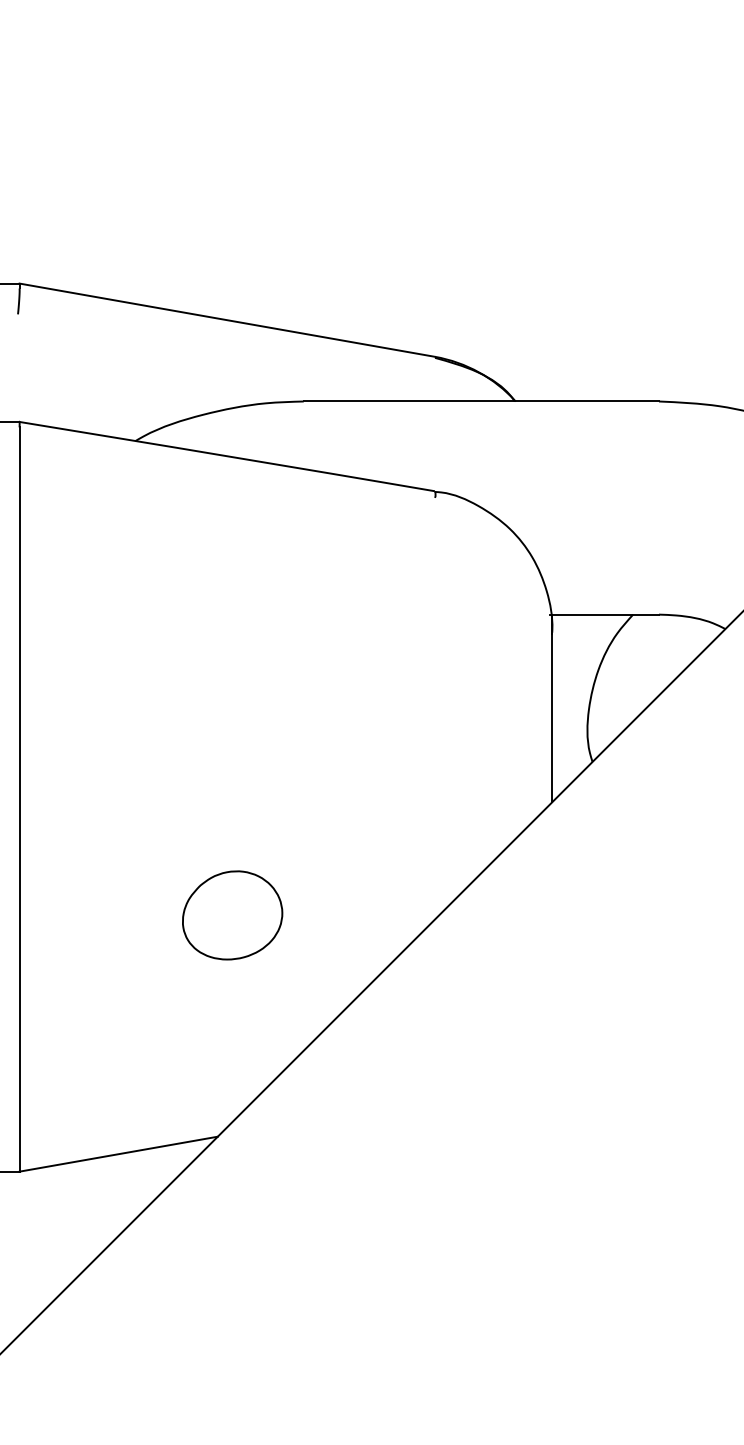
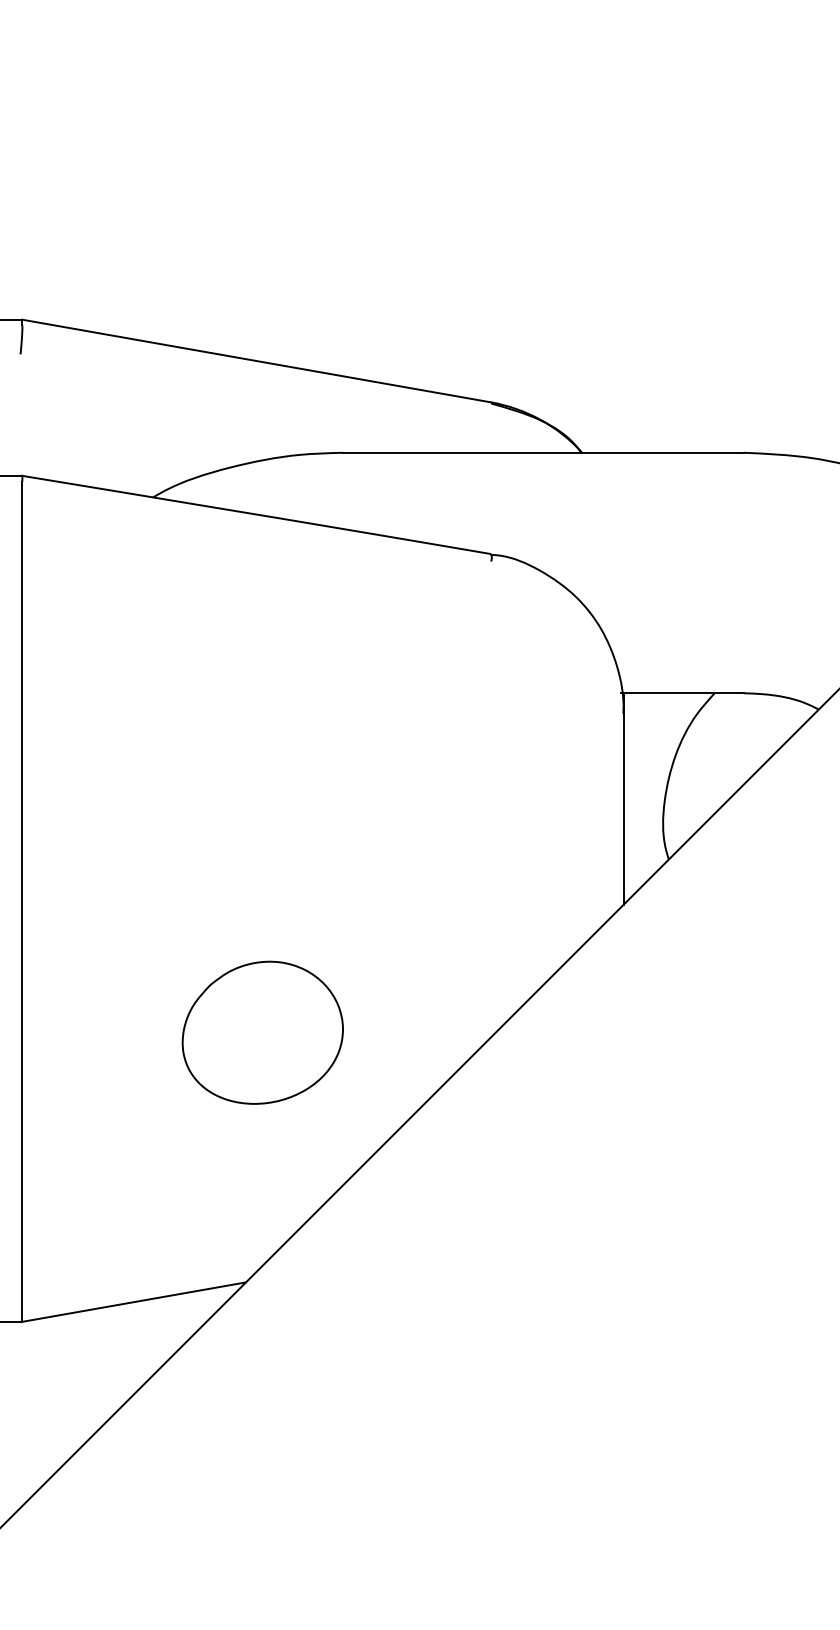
part: (232, 915) -> (262, 1032), size x1.43

